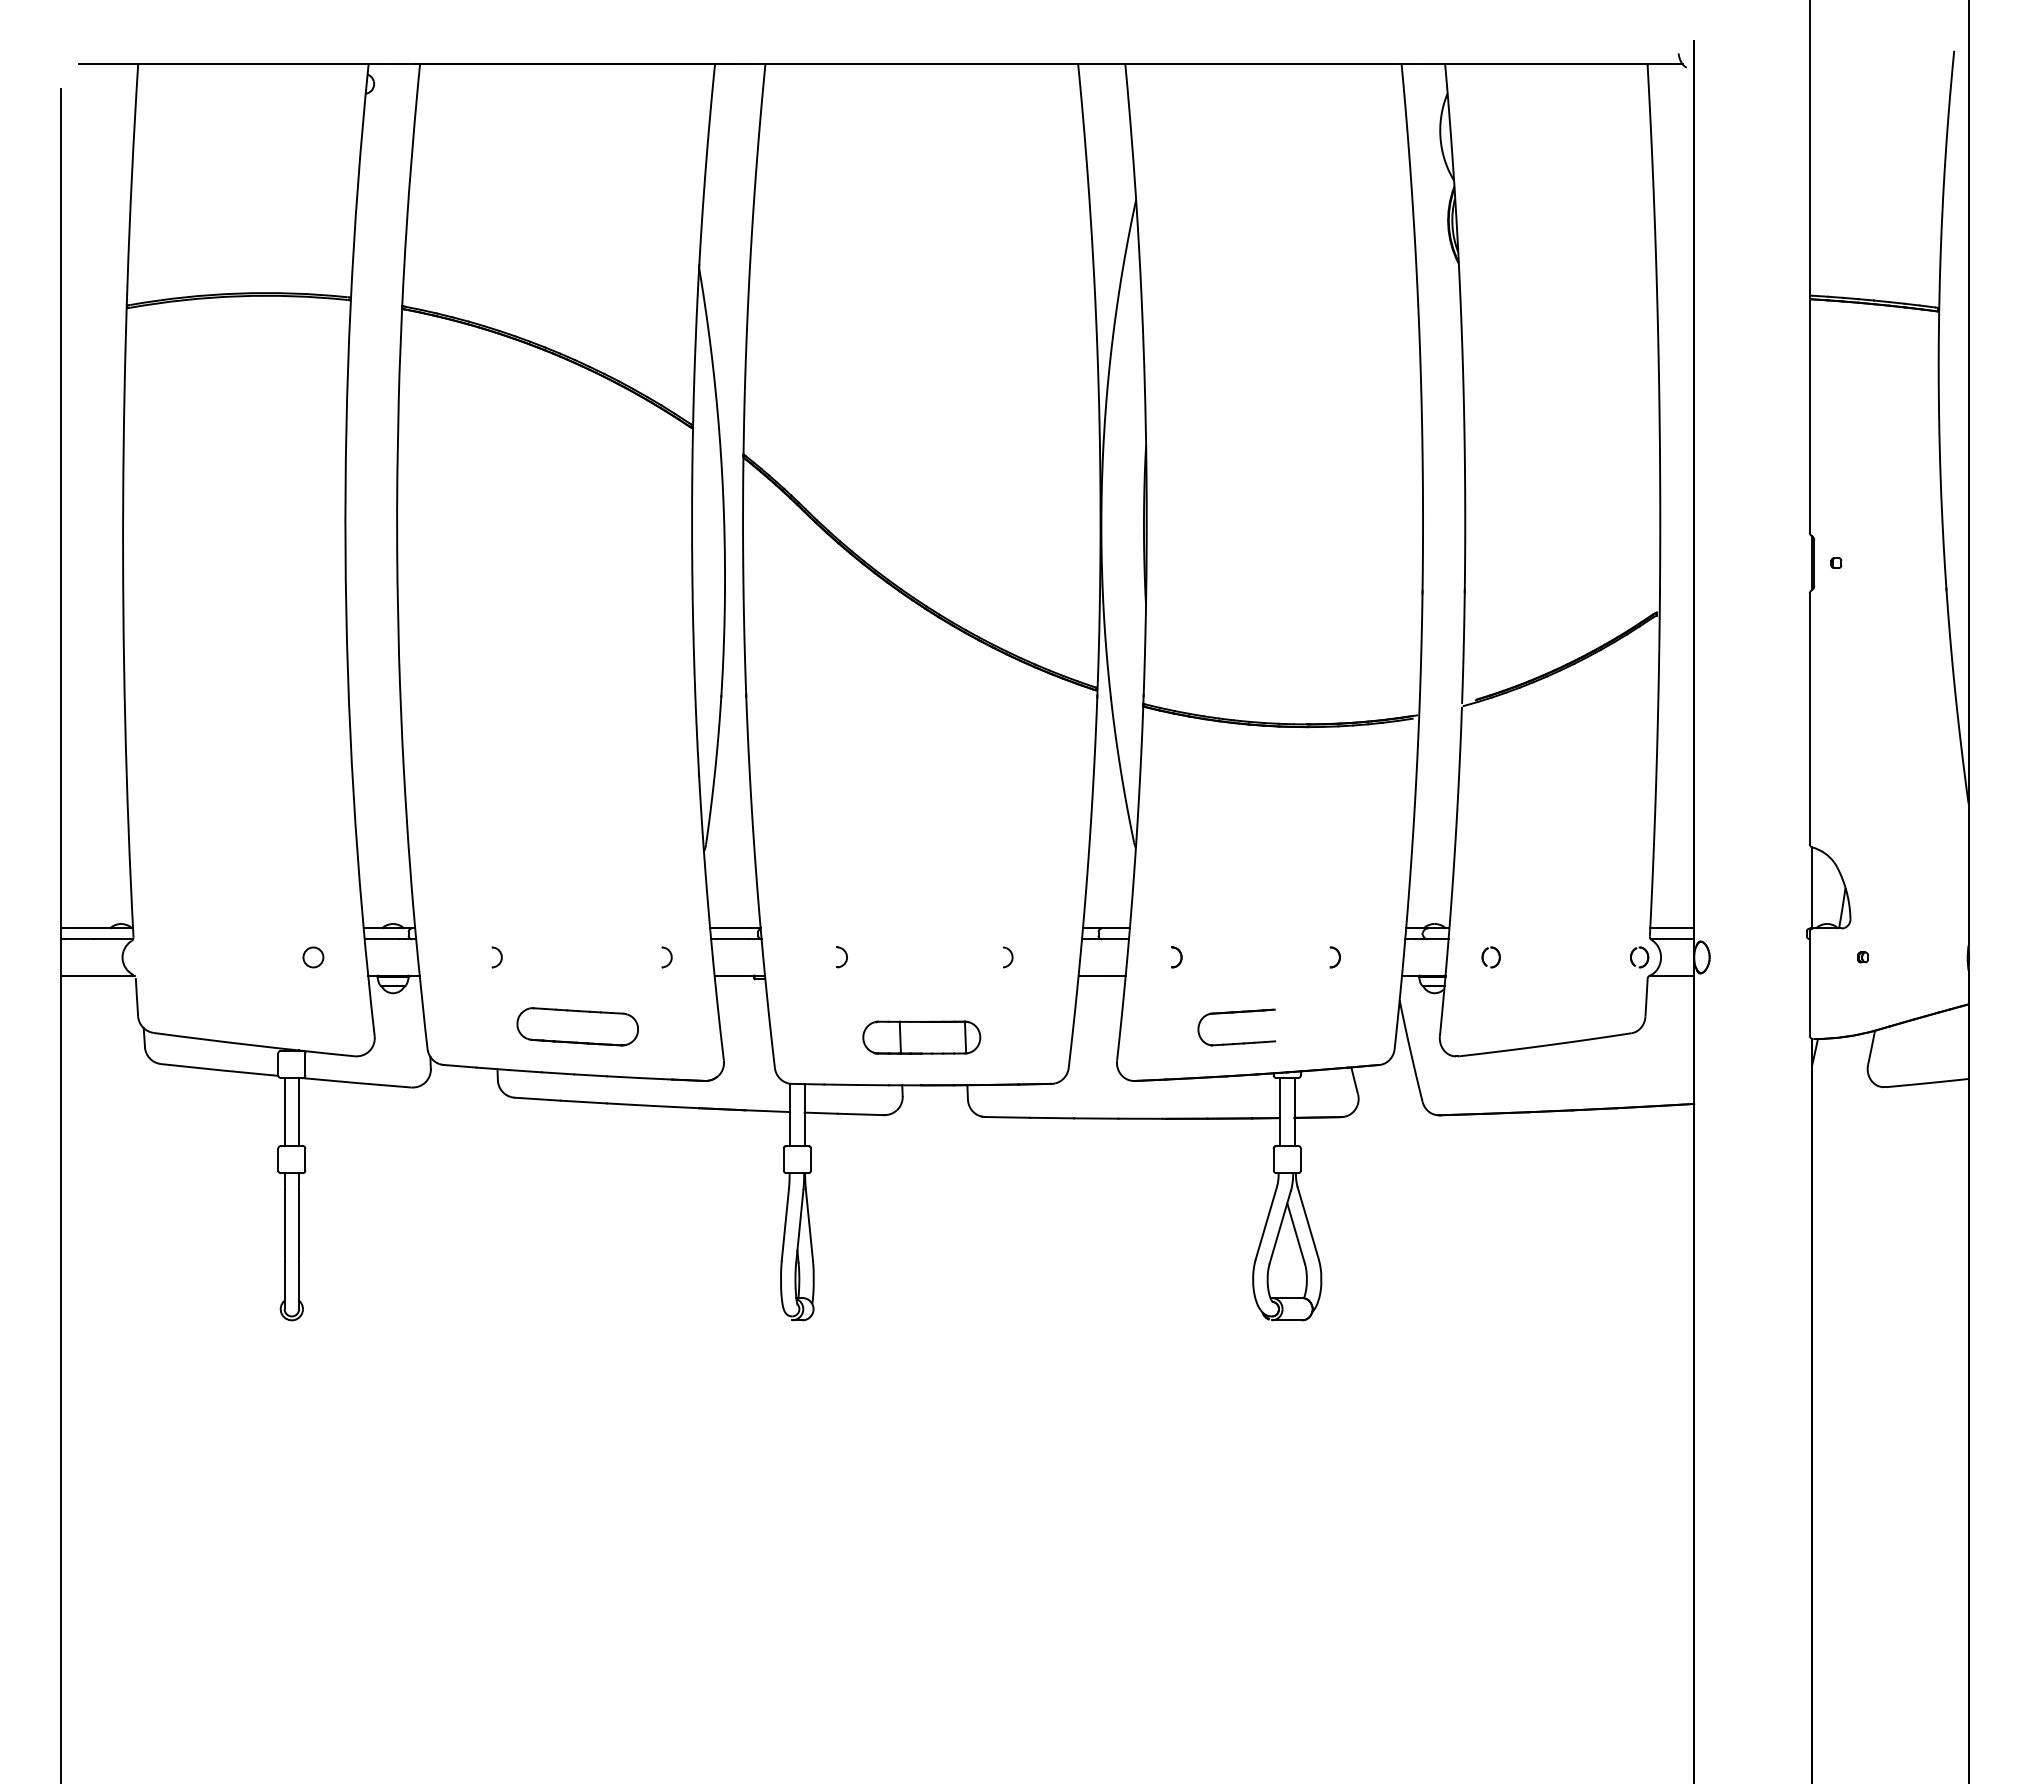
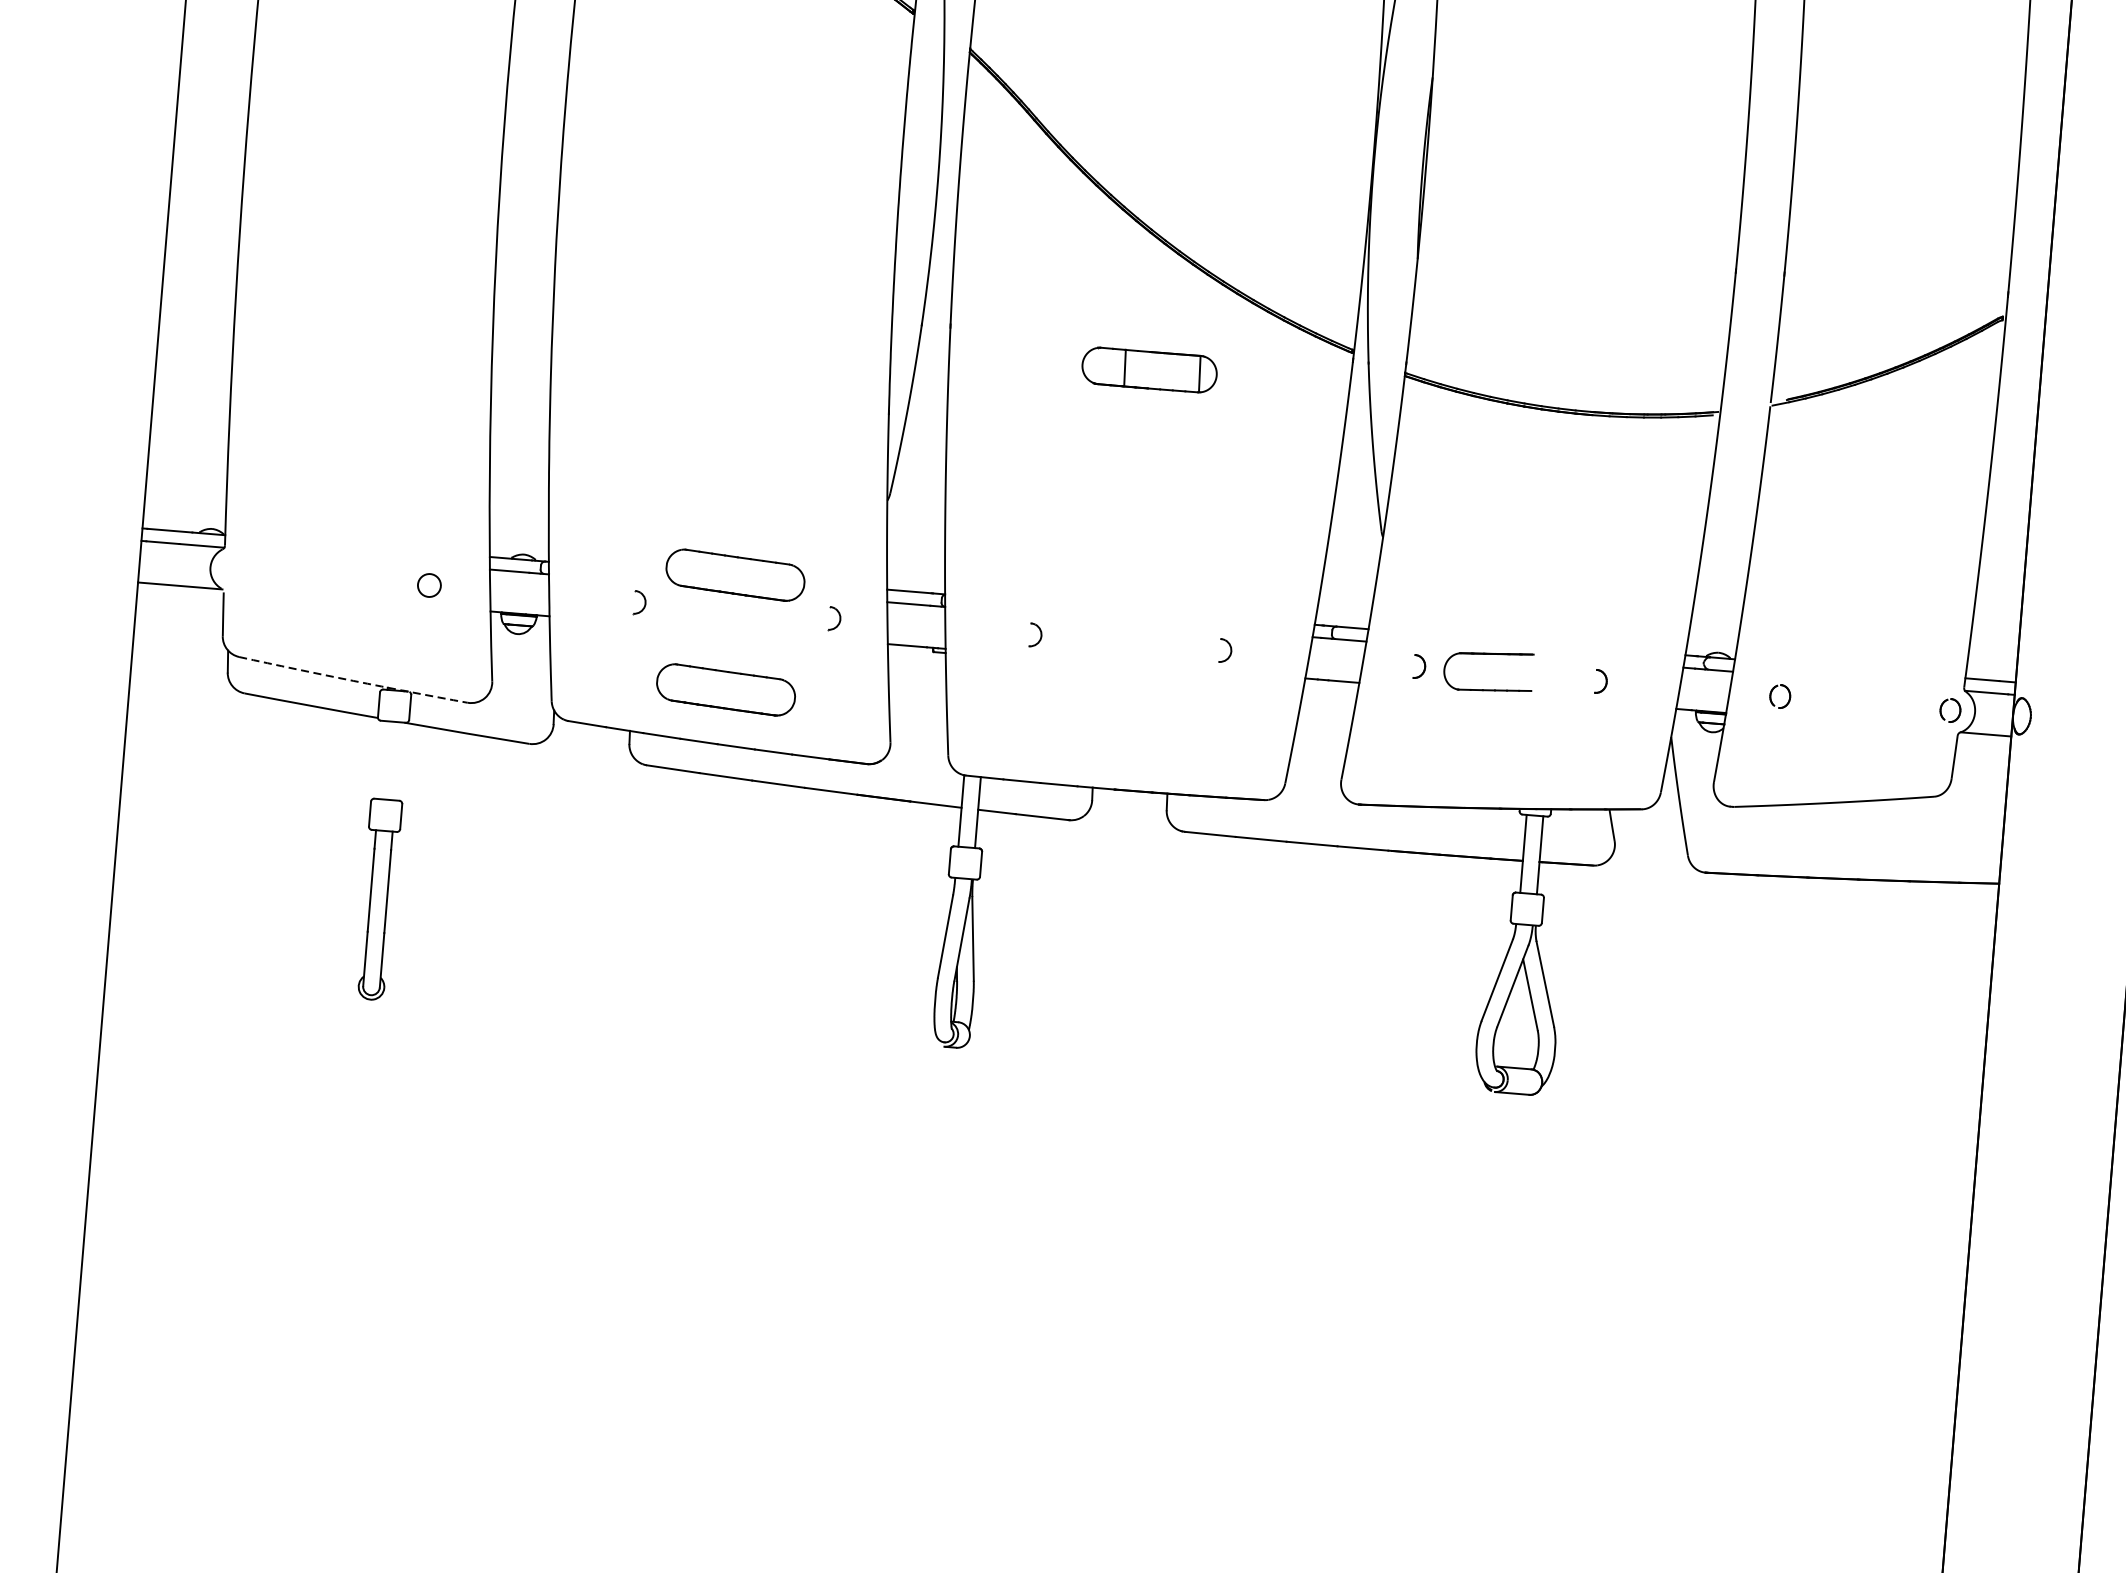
part: (577, 926) -> (735, 574), added
part: (1236, 1013) -> (1489, 655), moved
part: (921, 1037) -> (1149, 369), moved
arc: (254, 1045) -> (353, 680), solid -> dashed
line: (284, 1112) -> (381, 760), removed
line: (299, 1112) -> (398, 762), removed

